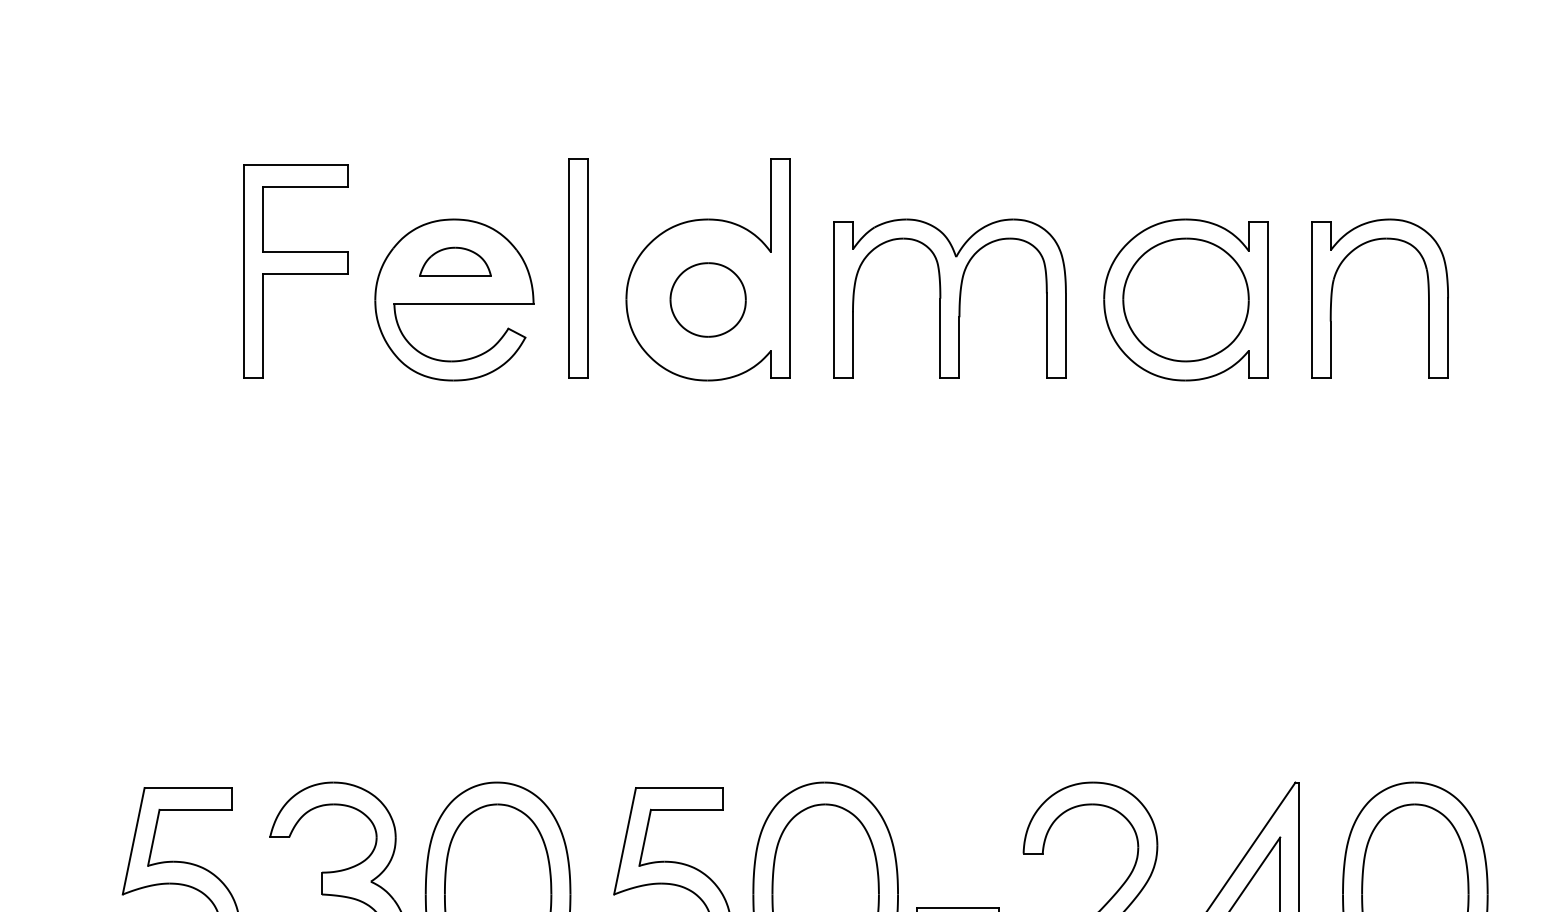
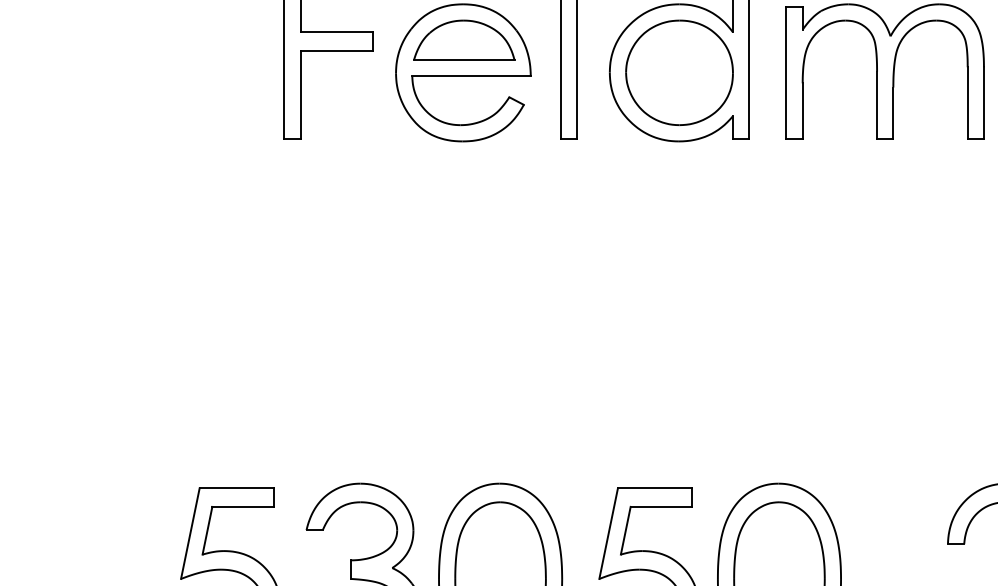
part: (455, 261) -> (464, 40), size x1.67
part: (707, 299) -> (678, 72), size x1.67

